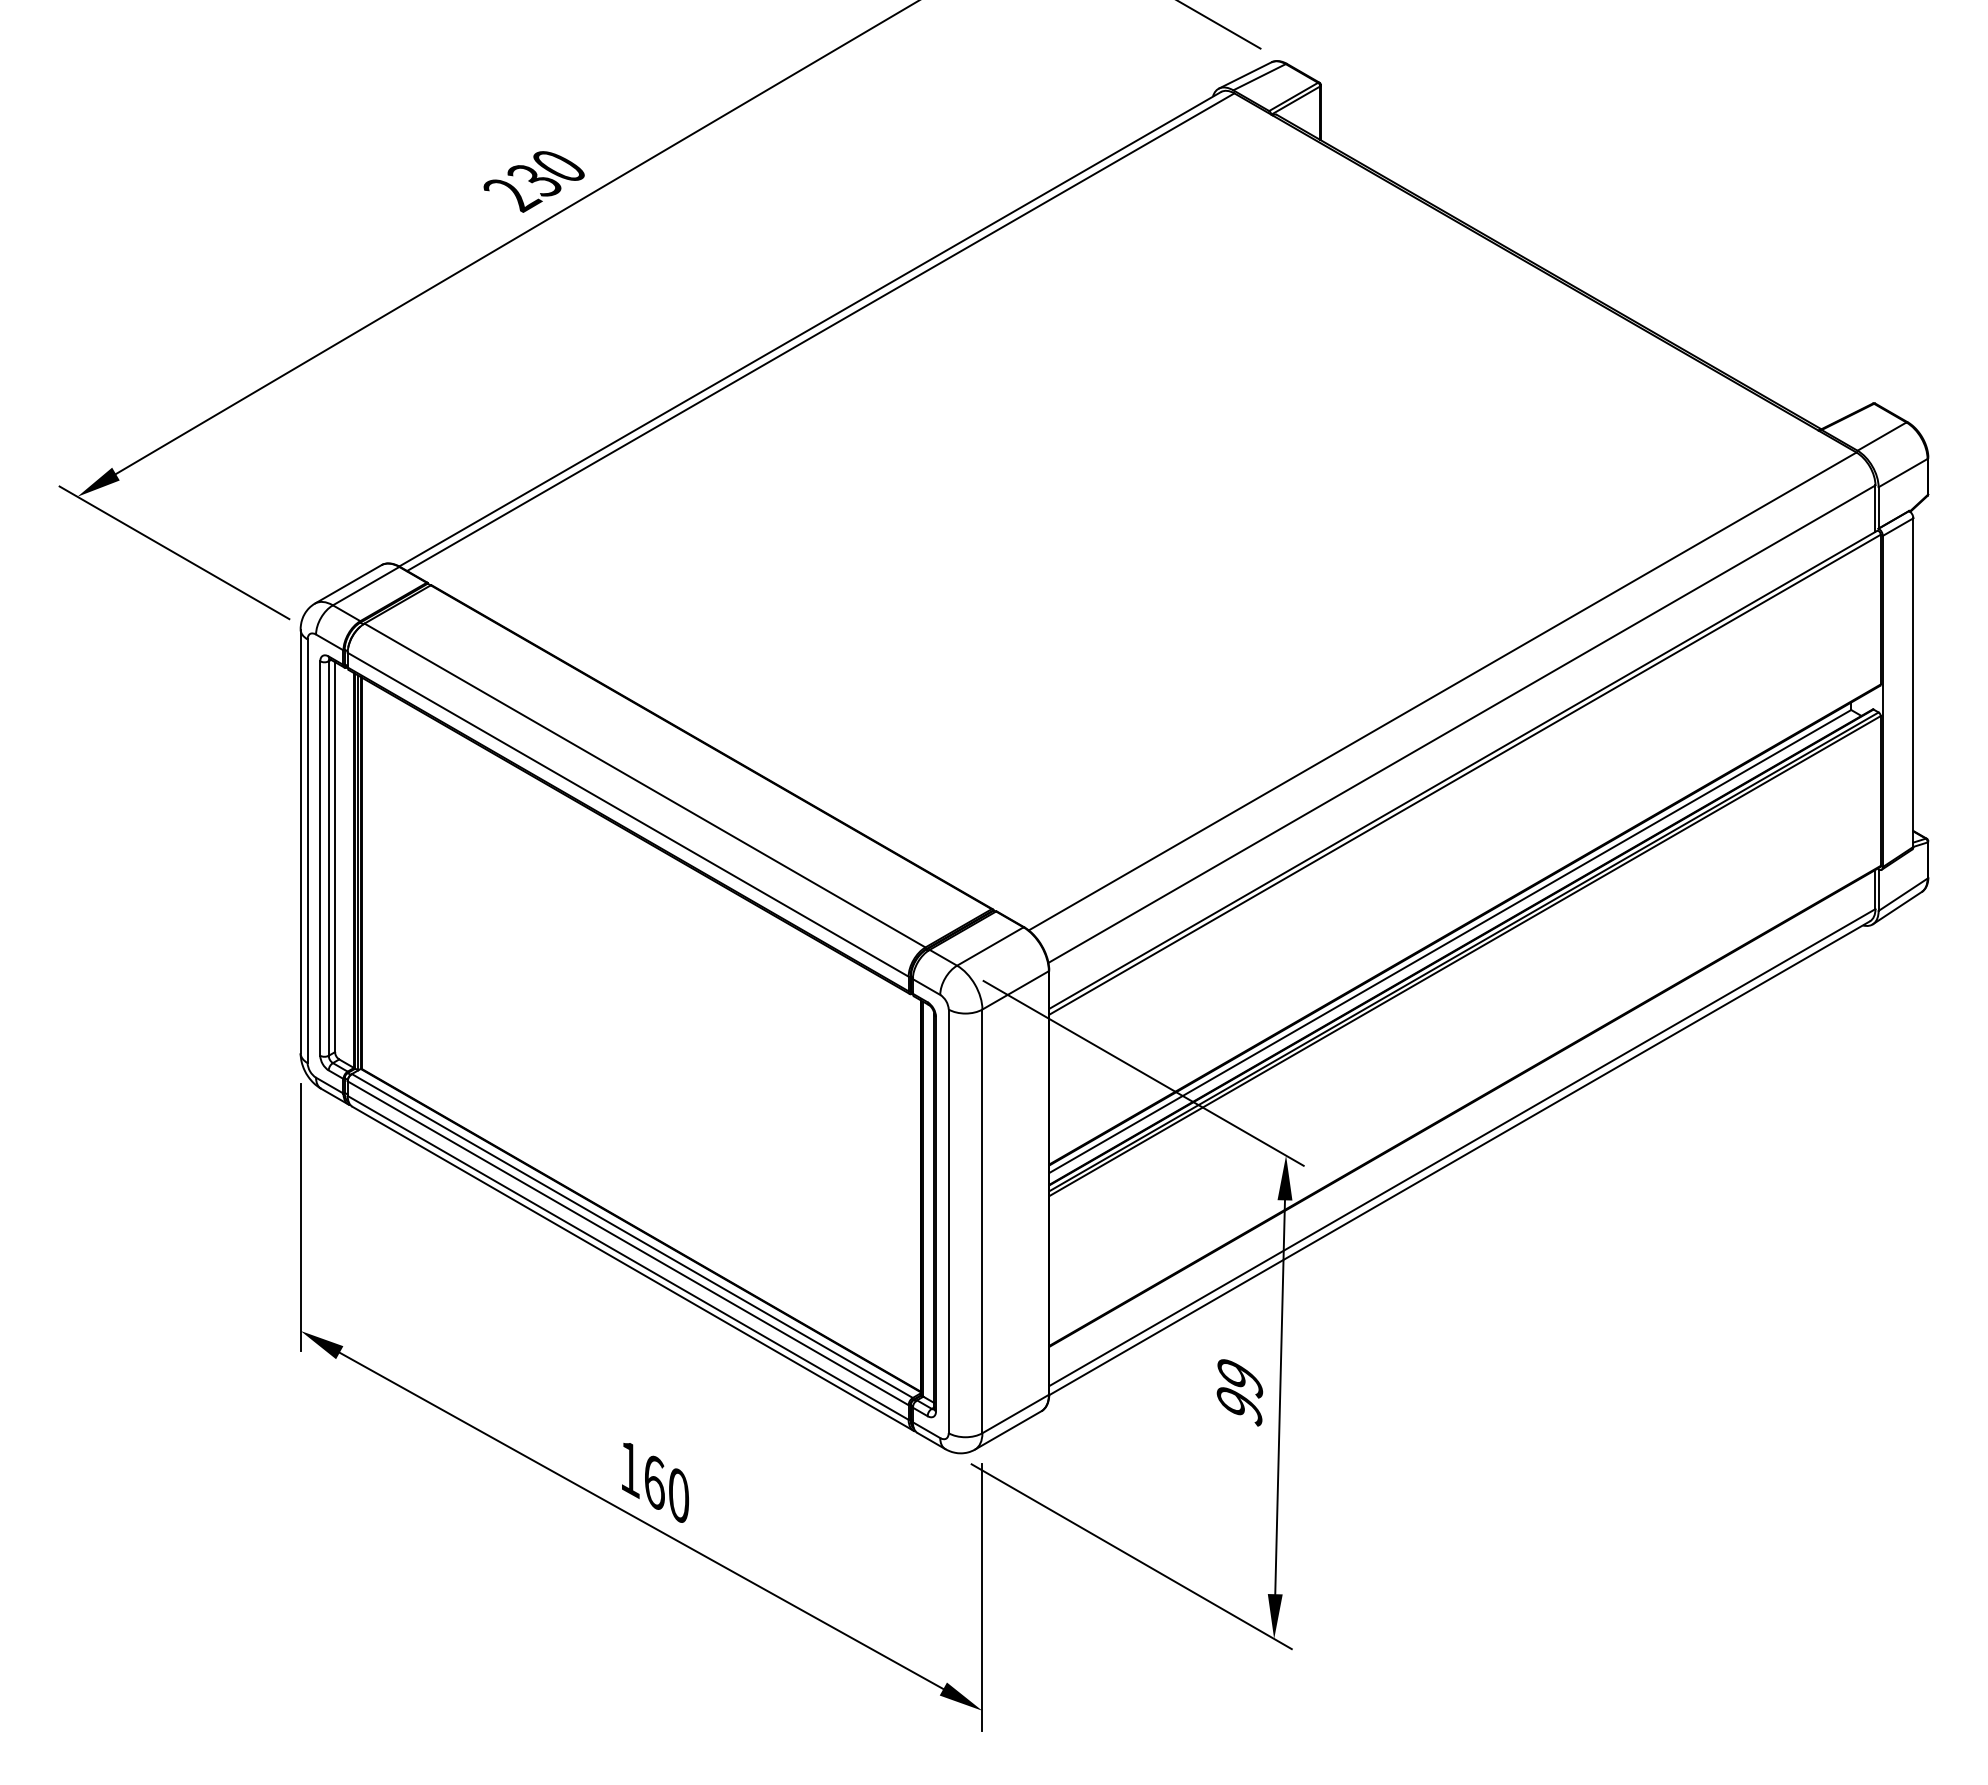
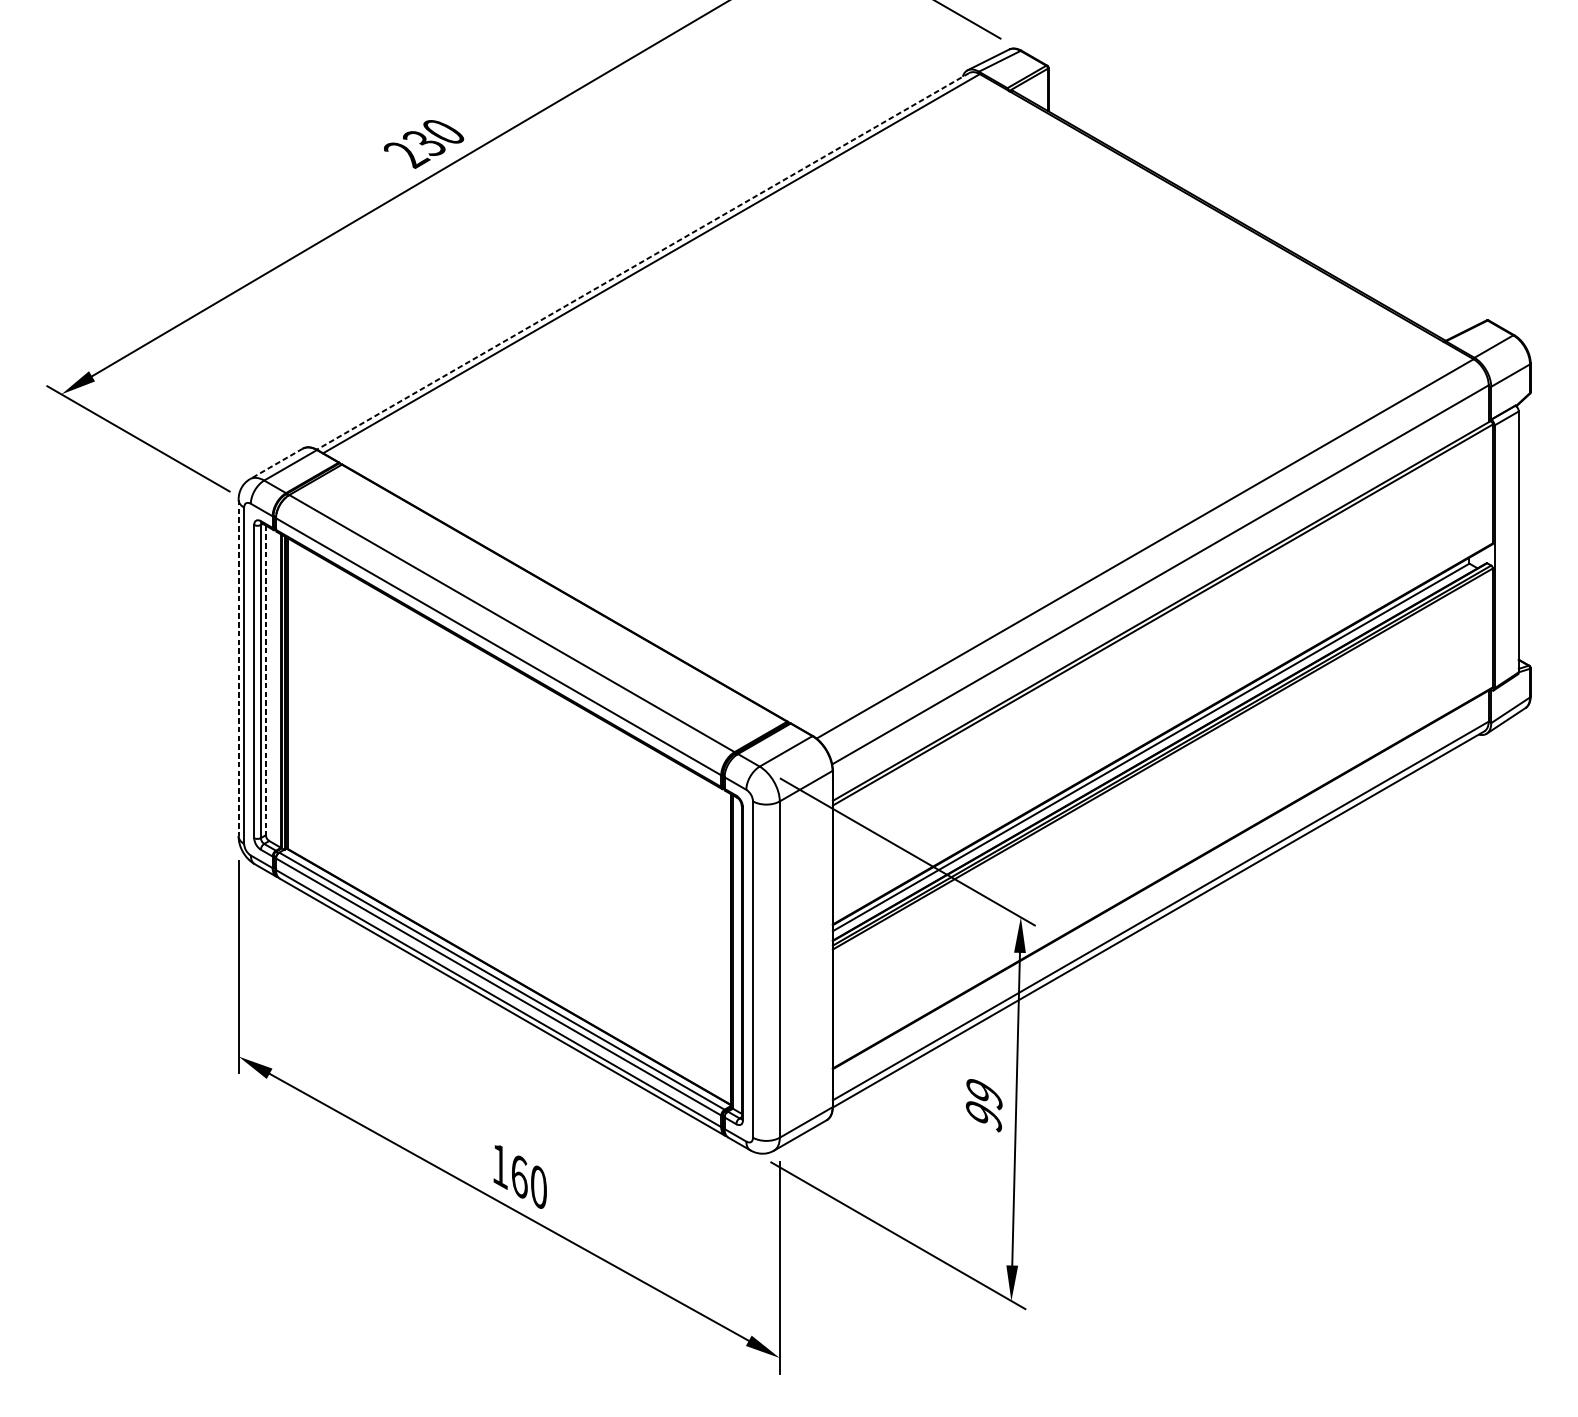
line: (809, 329) -> (642, 261), solid -> dashed
line: (347, 584) -> (275, 464), solid -> dashed
line: (300, 841) -> (238, 668), solid -> dashed
line: (335, 857) -> (266, 680), solid -> dashed

